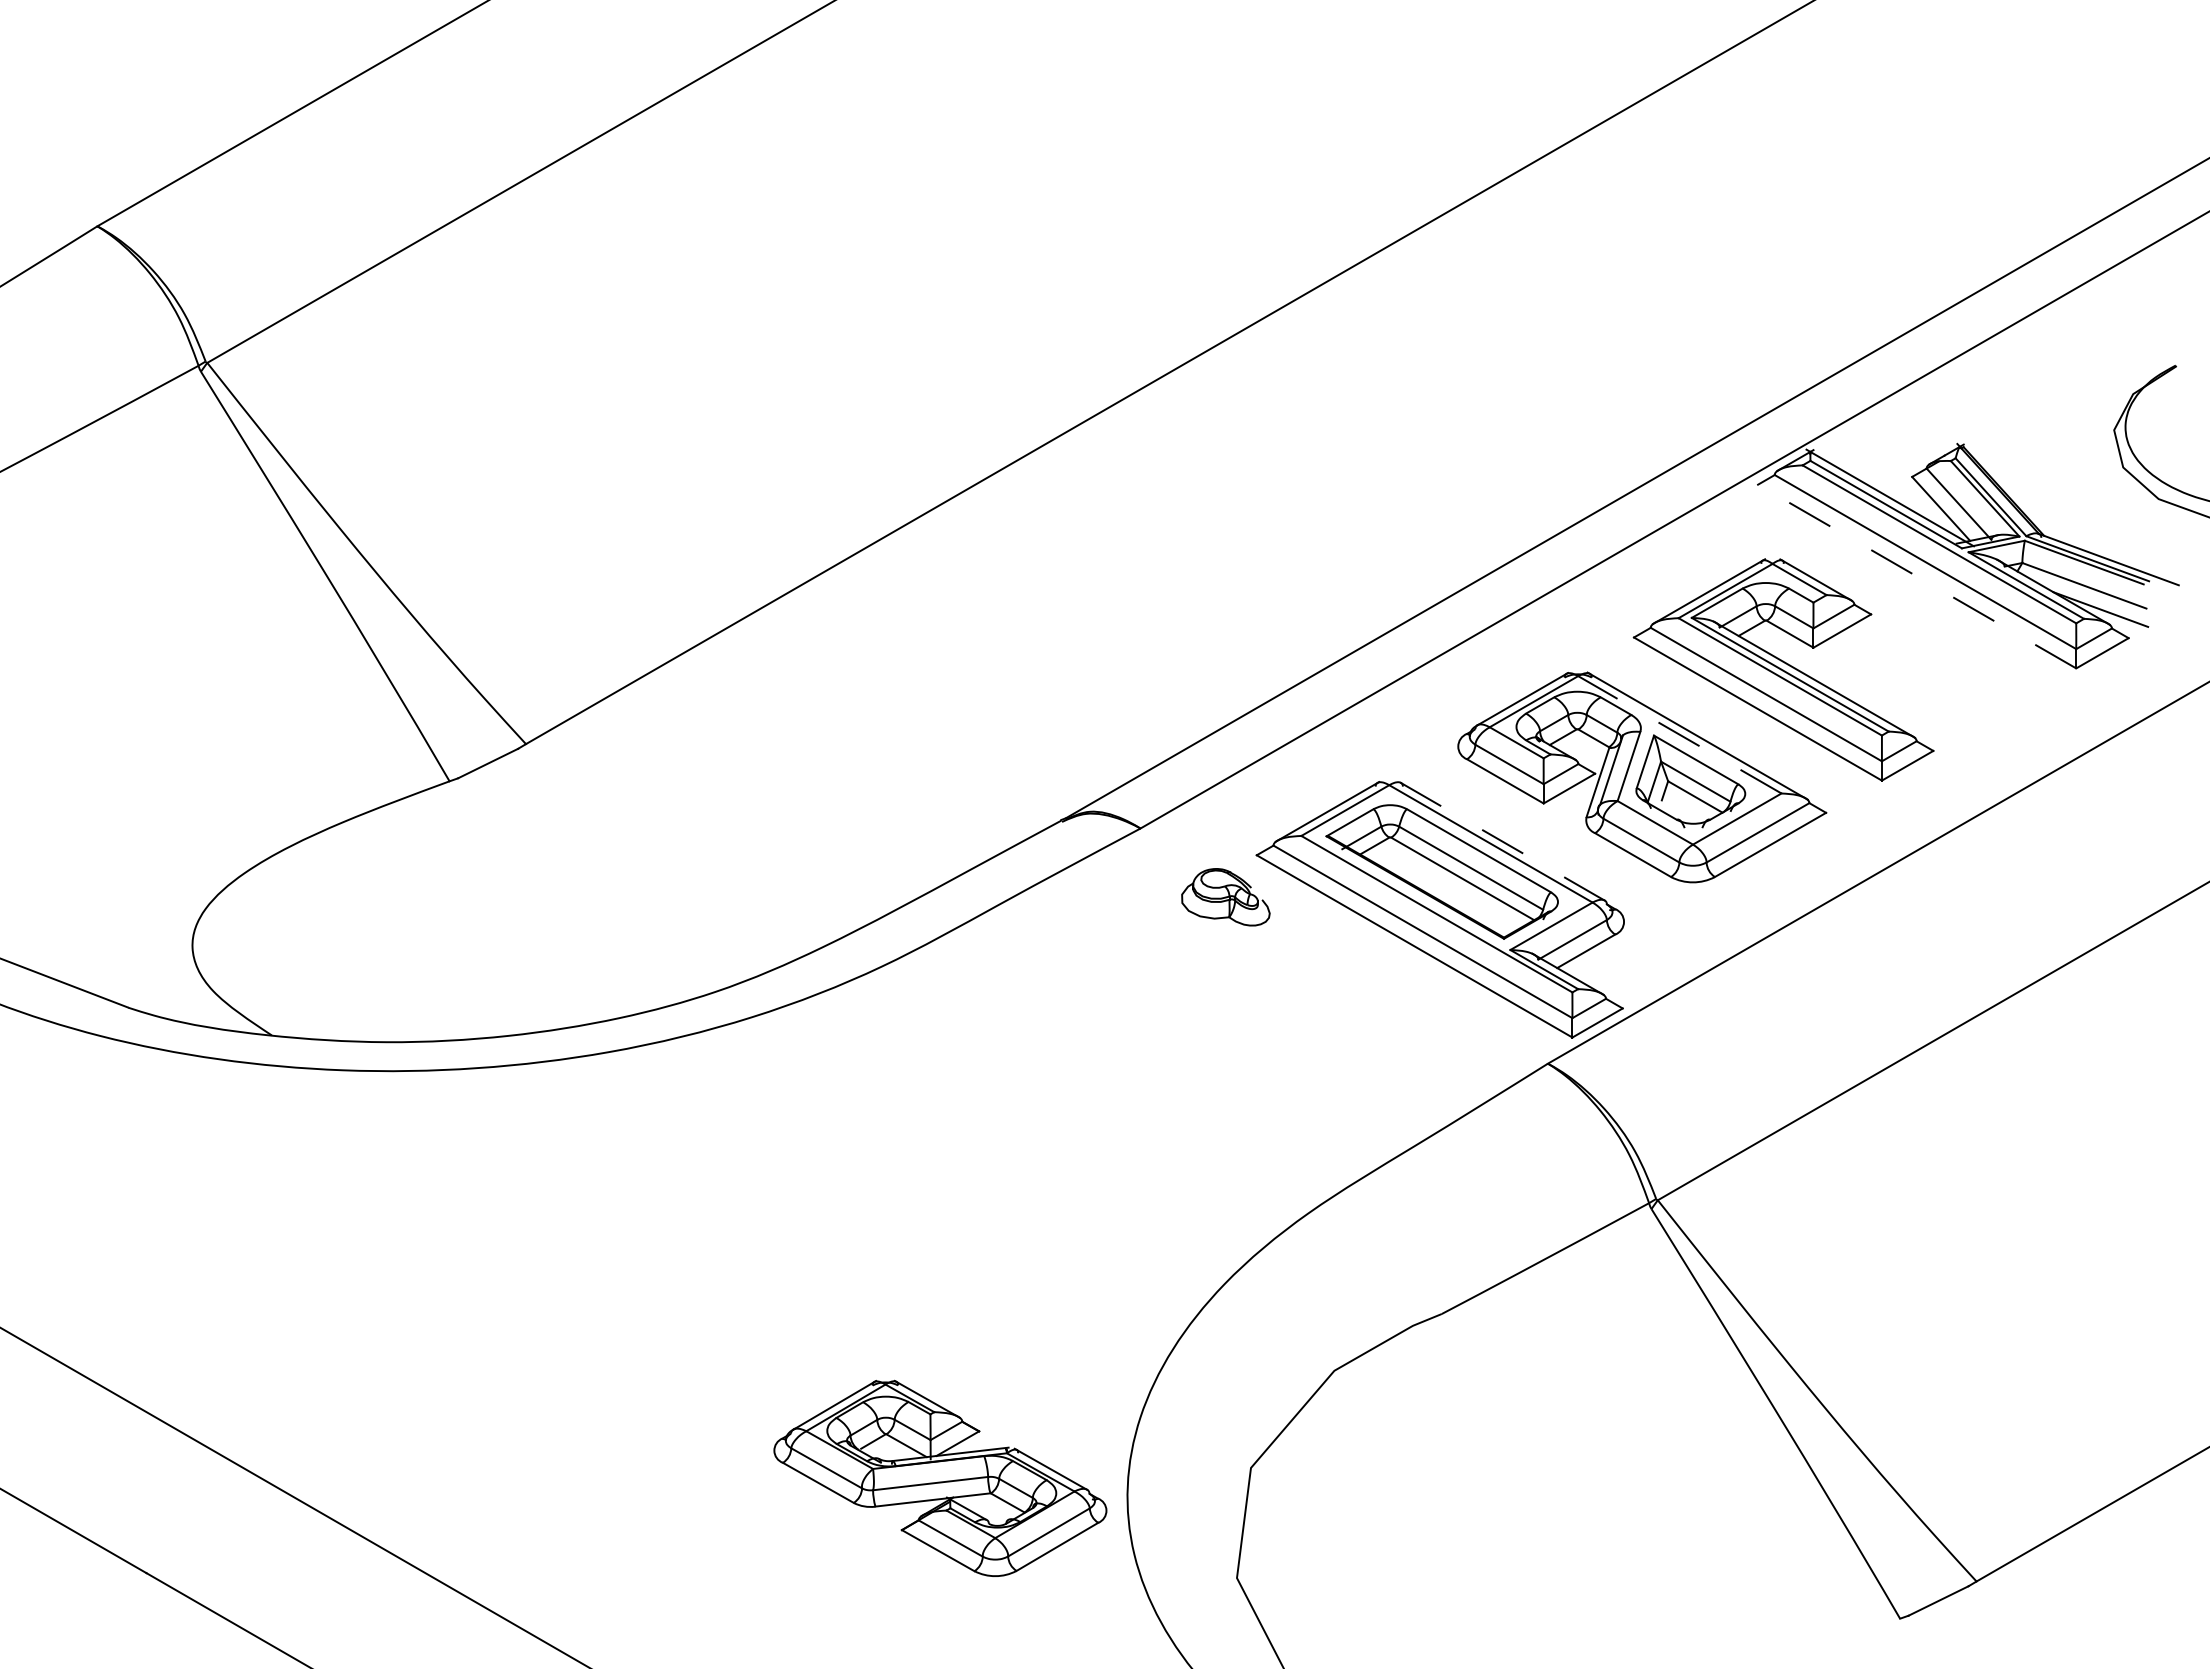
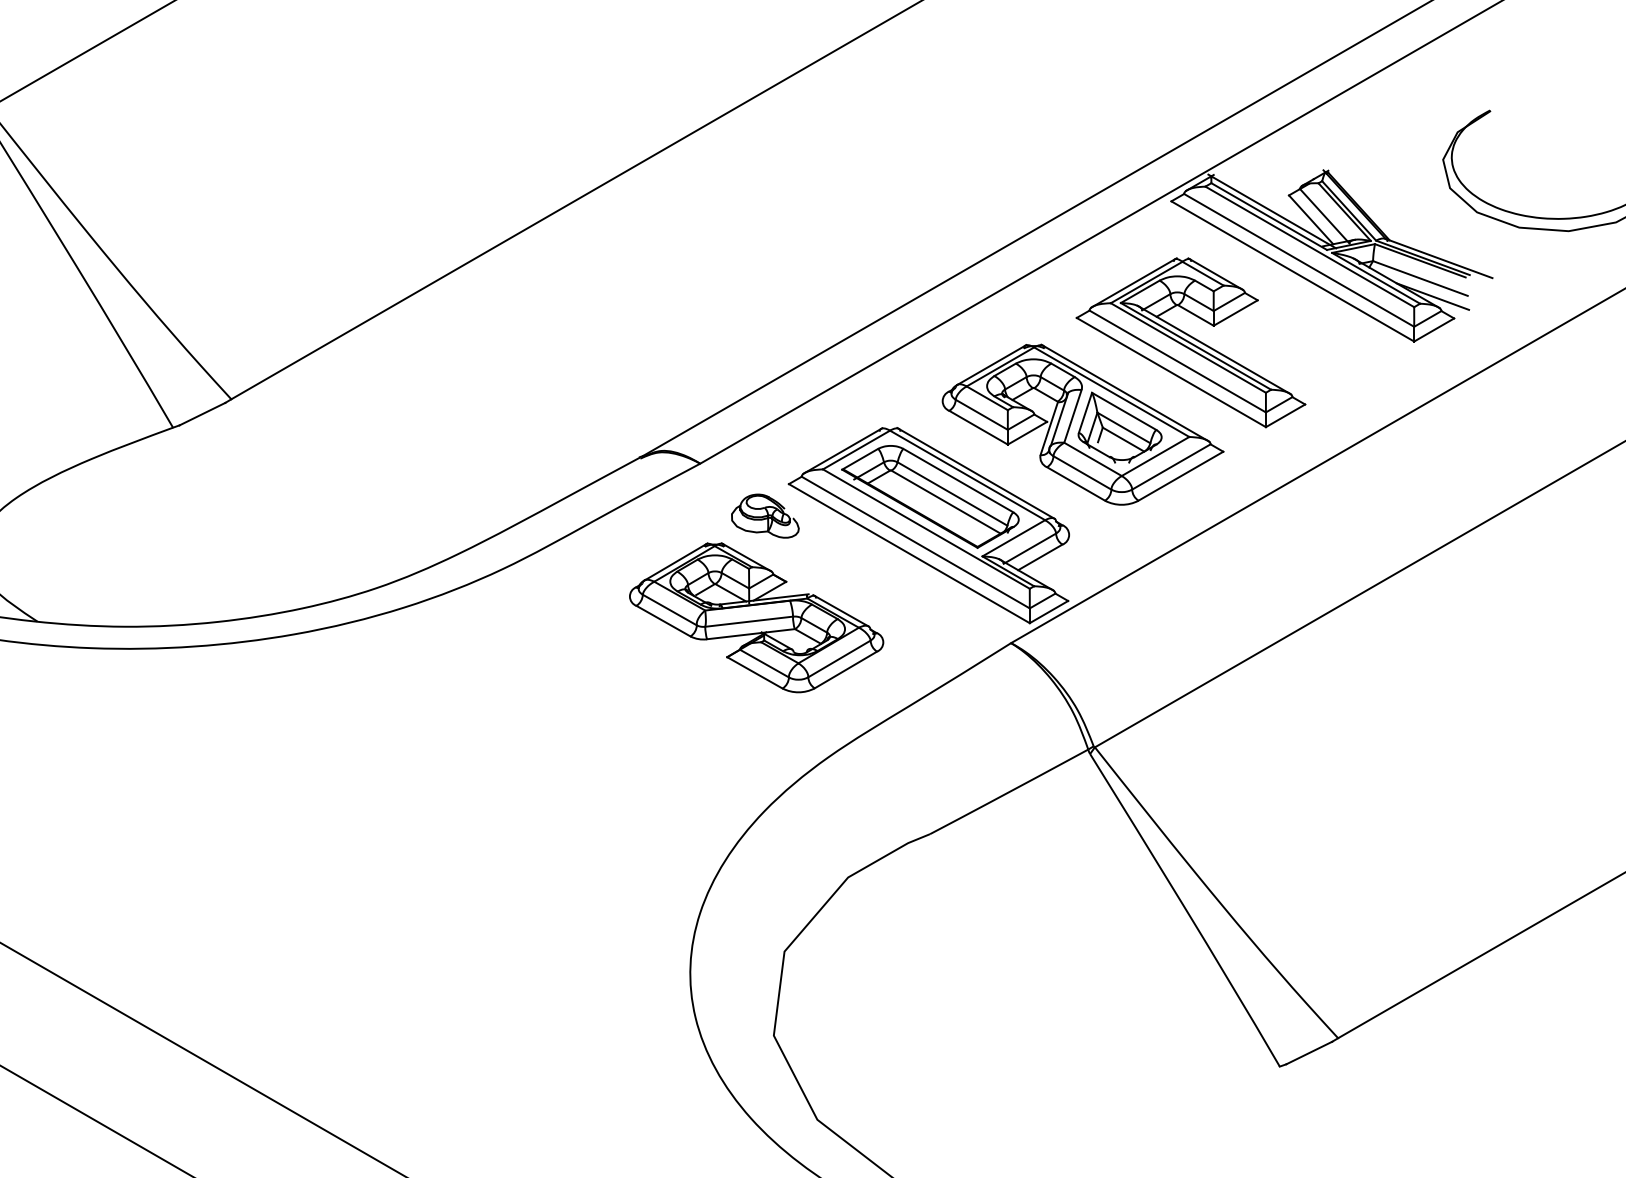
line: (1917, 576) -> (1293, 271), dashed -> solid
line: (1679, 734) -> (1111, 391), dashed -> solid
line: (1501, 841) -> (975, 473), dashed -> solid
part: (940, 1477) -> (756, 617), moved

